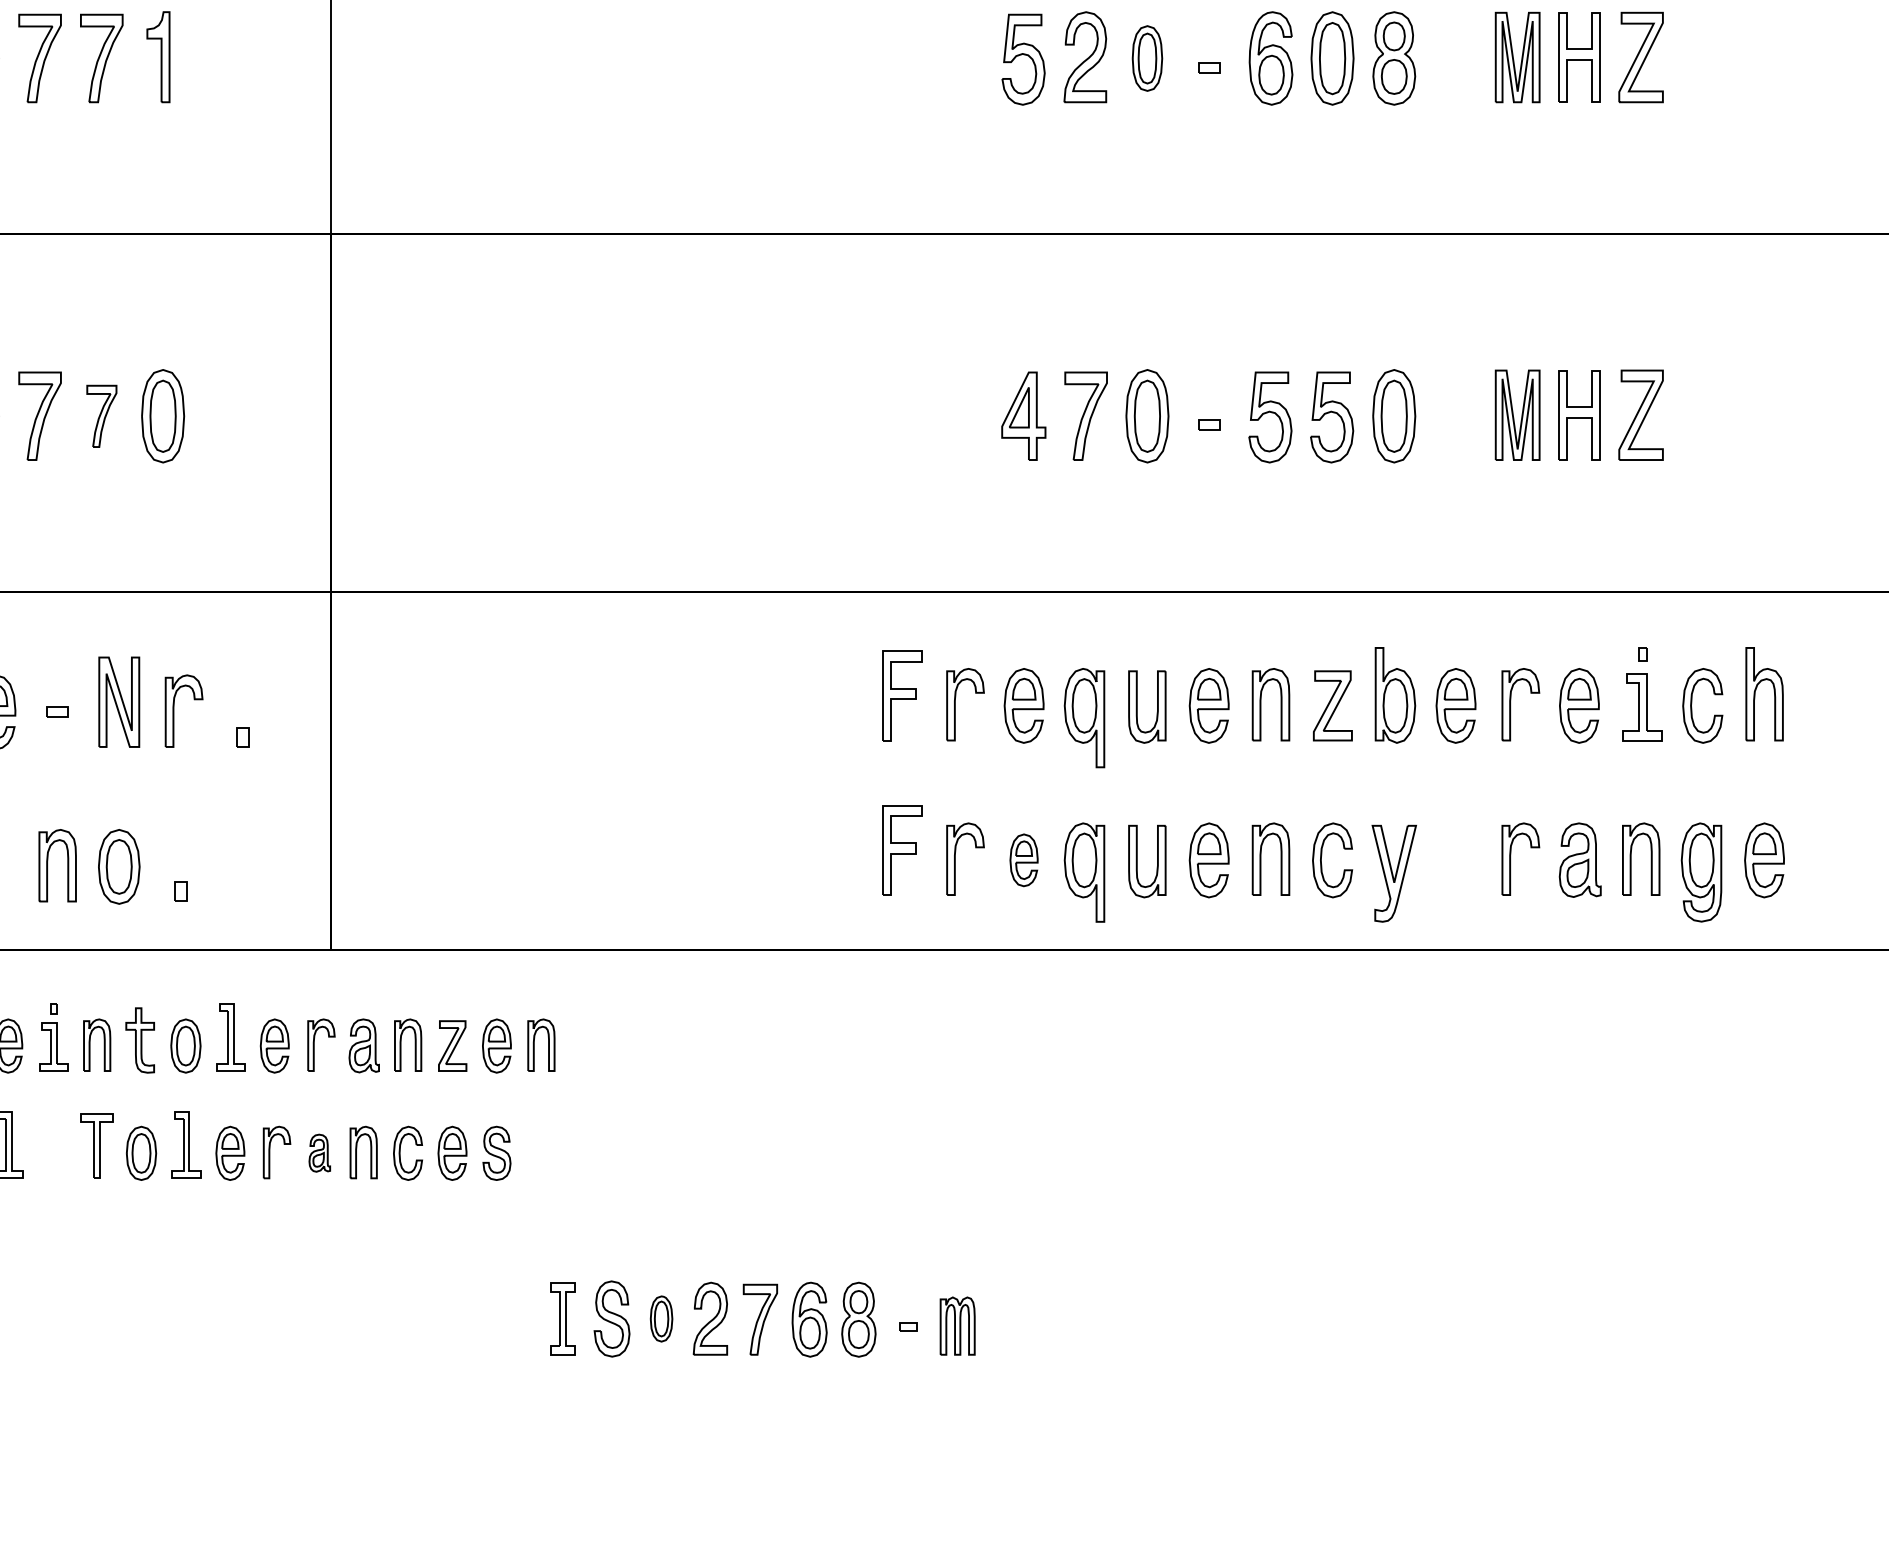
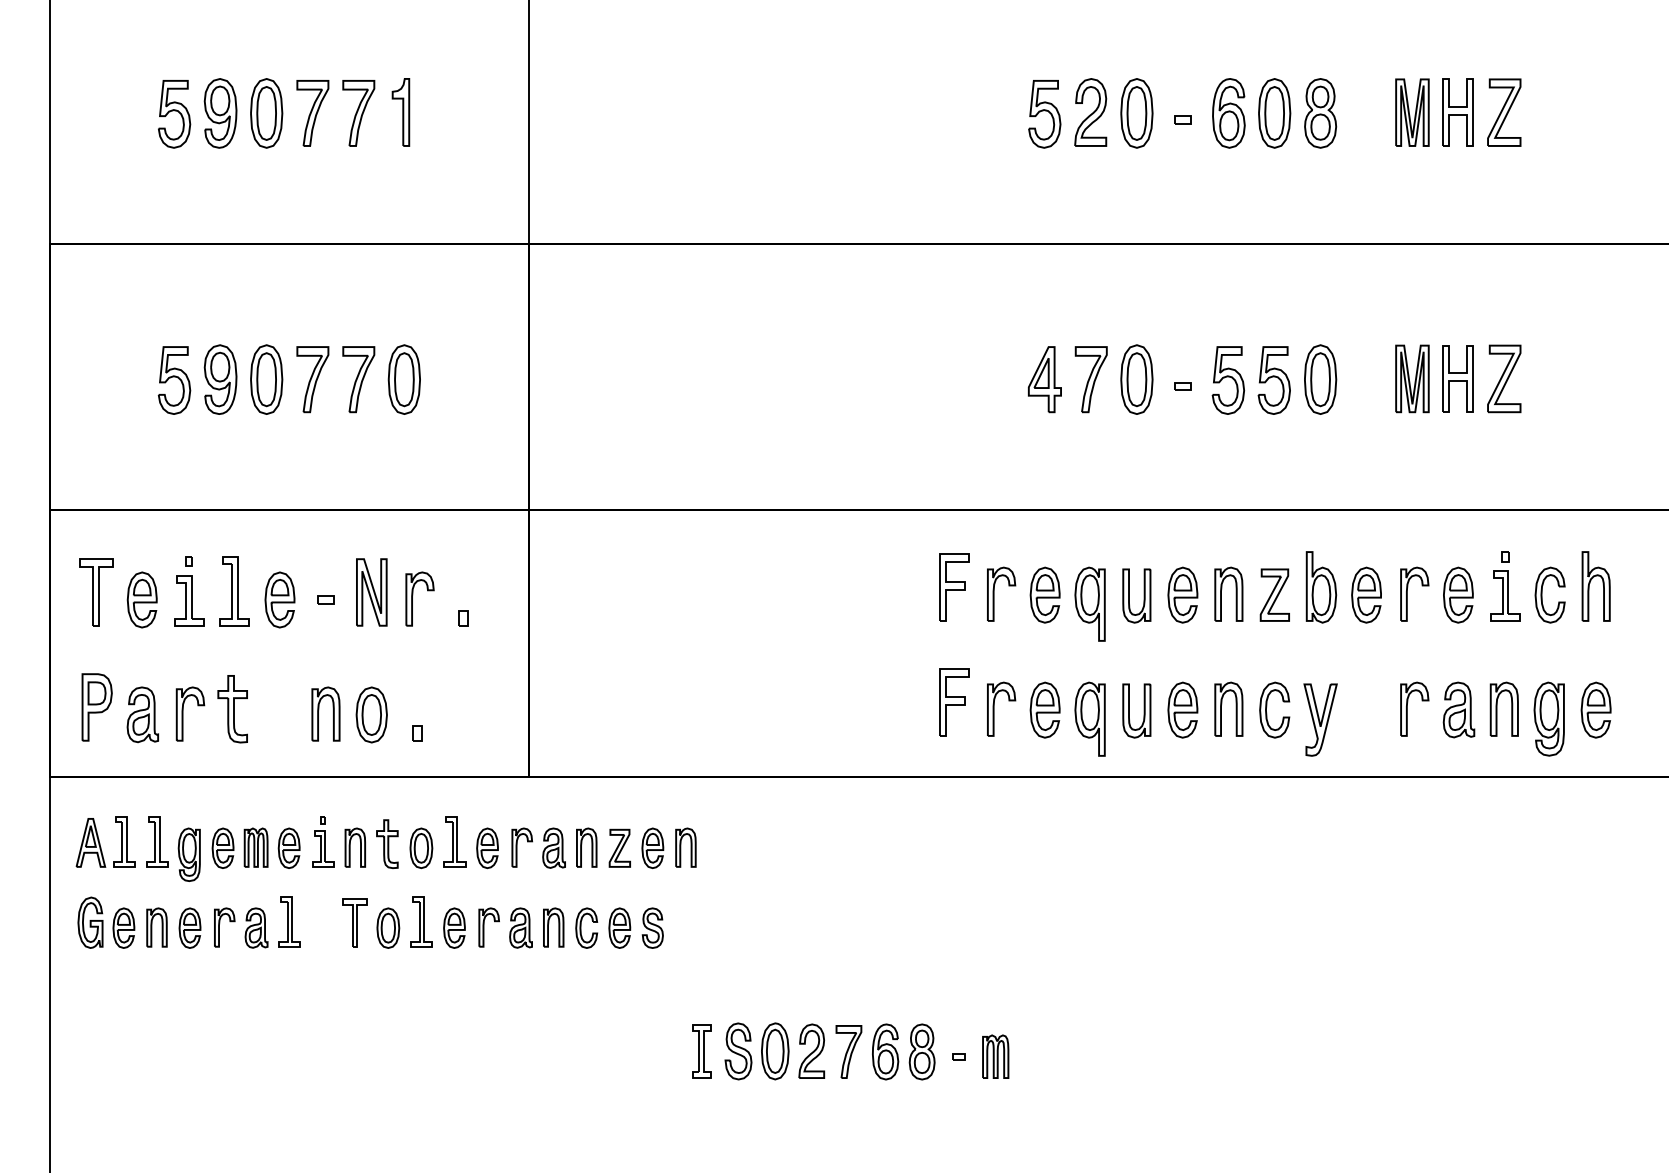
part: (1146, 58) -> (1136, 113), size x1.43
part: (101, 416) -> (358, 379), size x1.43
part: (1023, 859) -> (1044, 709), size x1.43
part: (319, 1152) -> (520, 927), size x1.43
part: (661, 1319) -> (775, 1051), size x1.67

